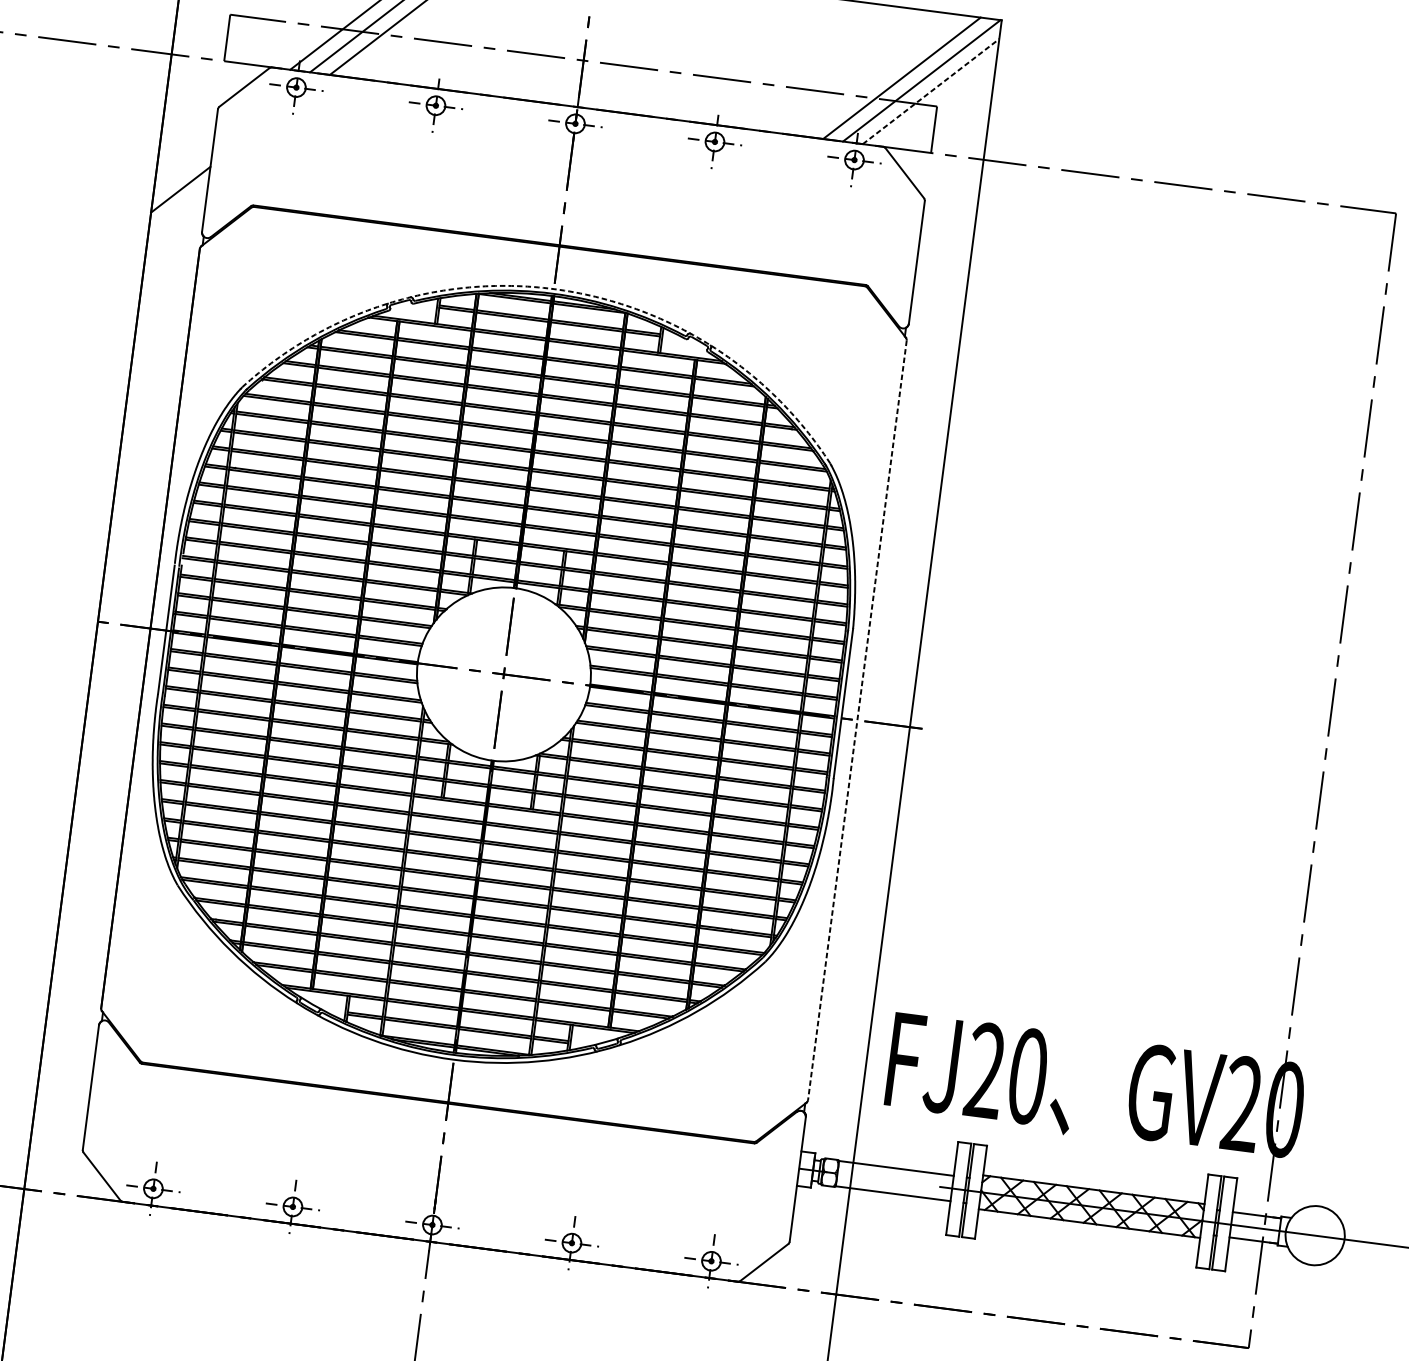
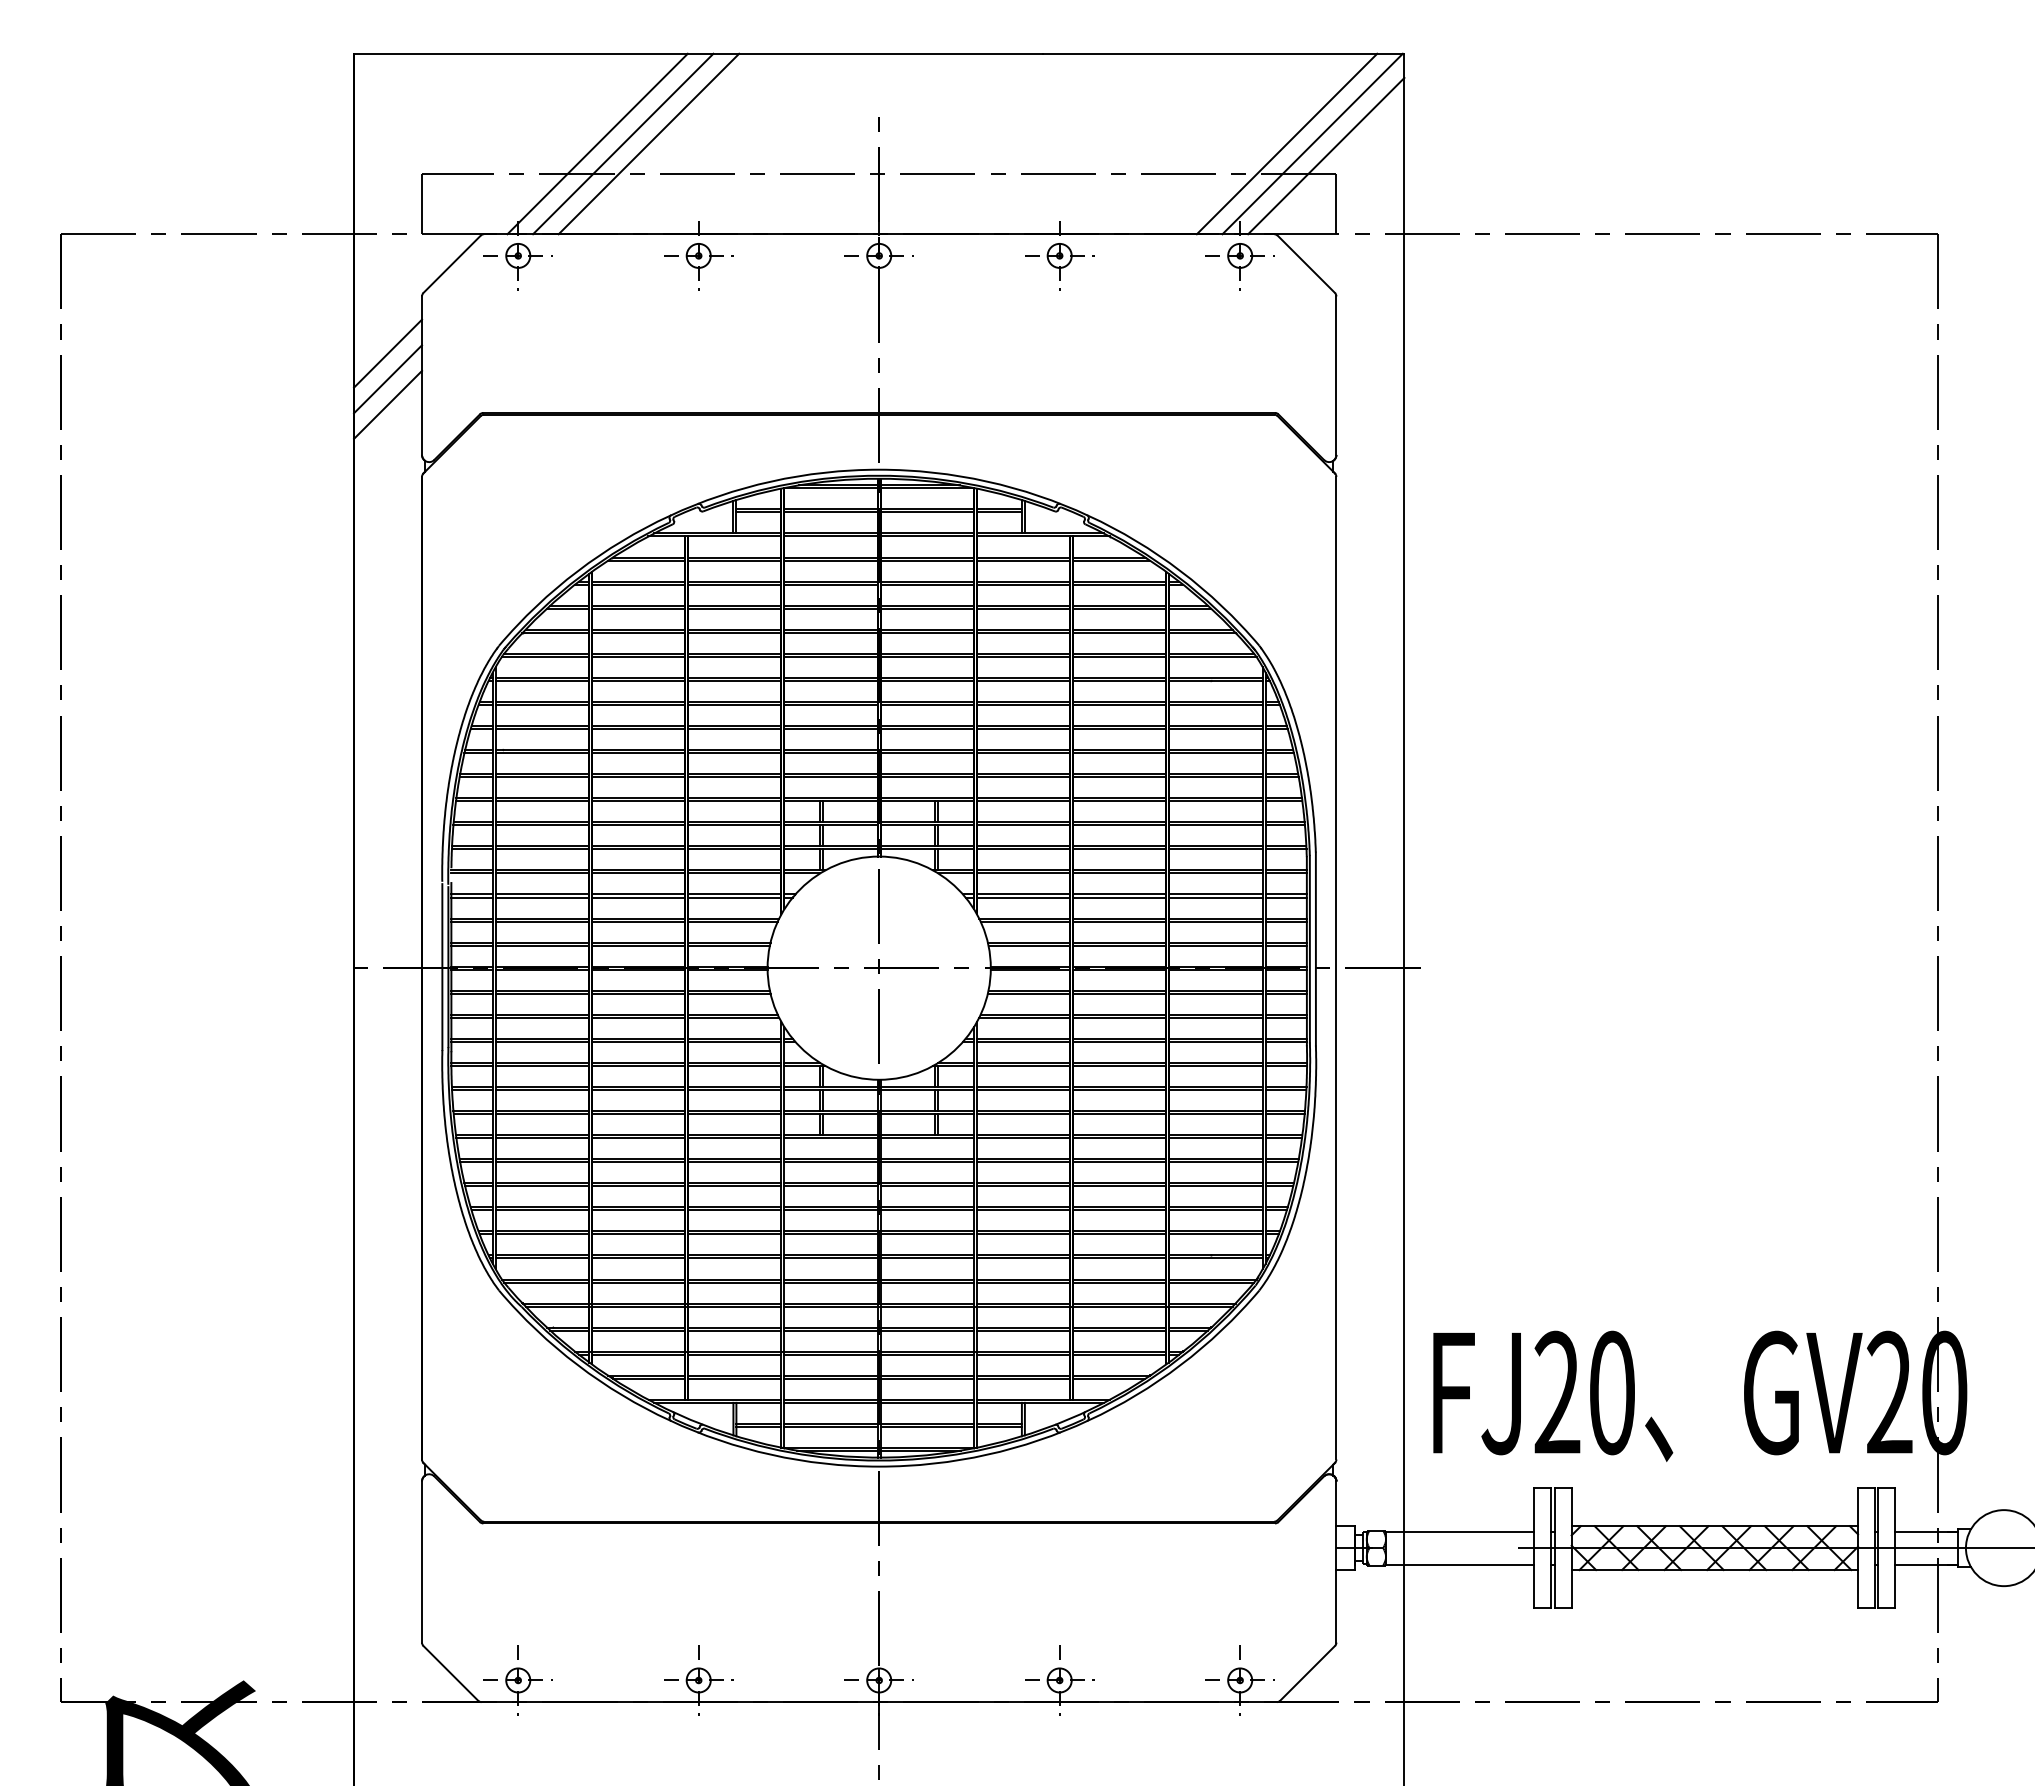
line: (931, 91) -> (1326, 156), dashed -> solid
line: (186, 150) -> (388, 353), added
line: (183, 170) -> (388, 379), added
arc: (554, 288) -> (879, 469), dashed -> solid
line: (857, 720) -> (1336, 968), dashed -> solid

